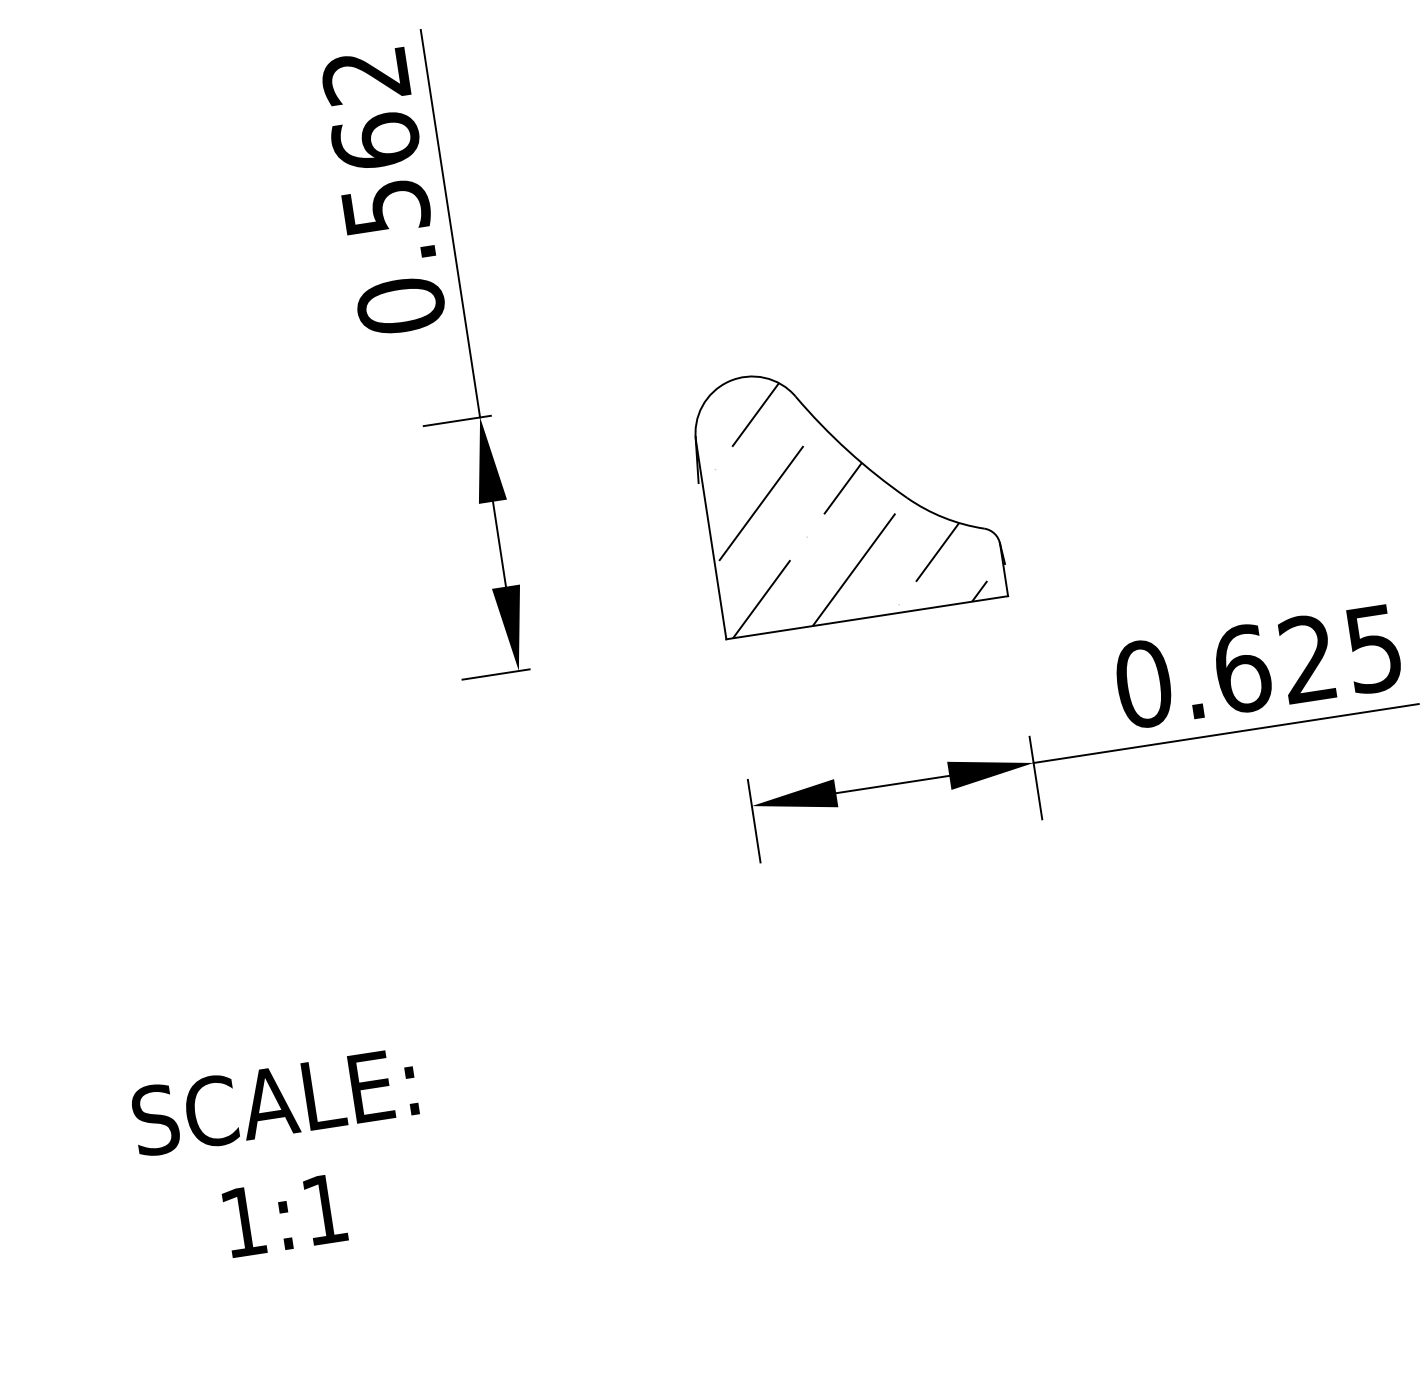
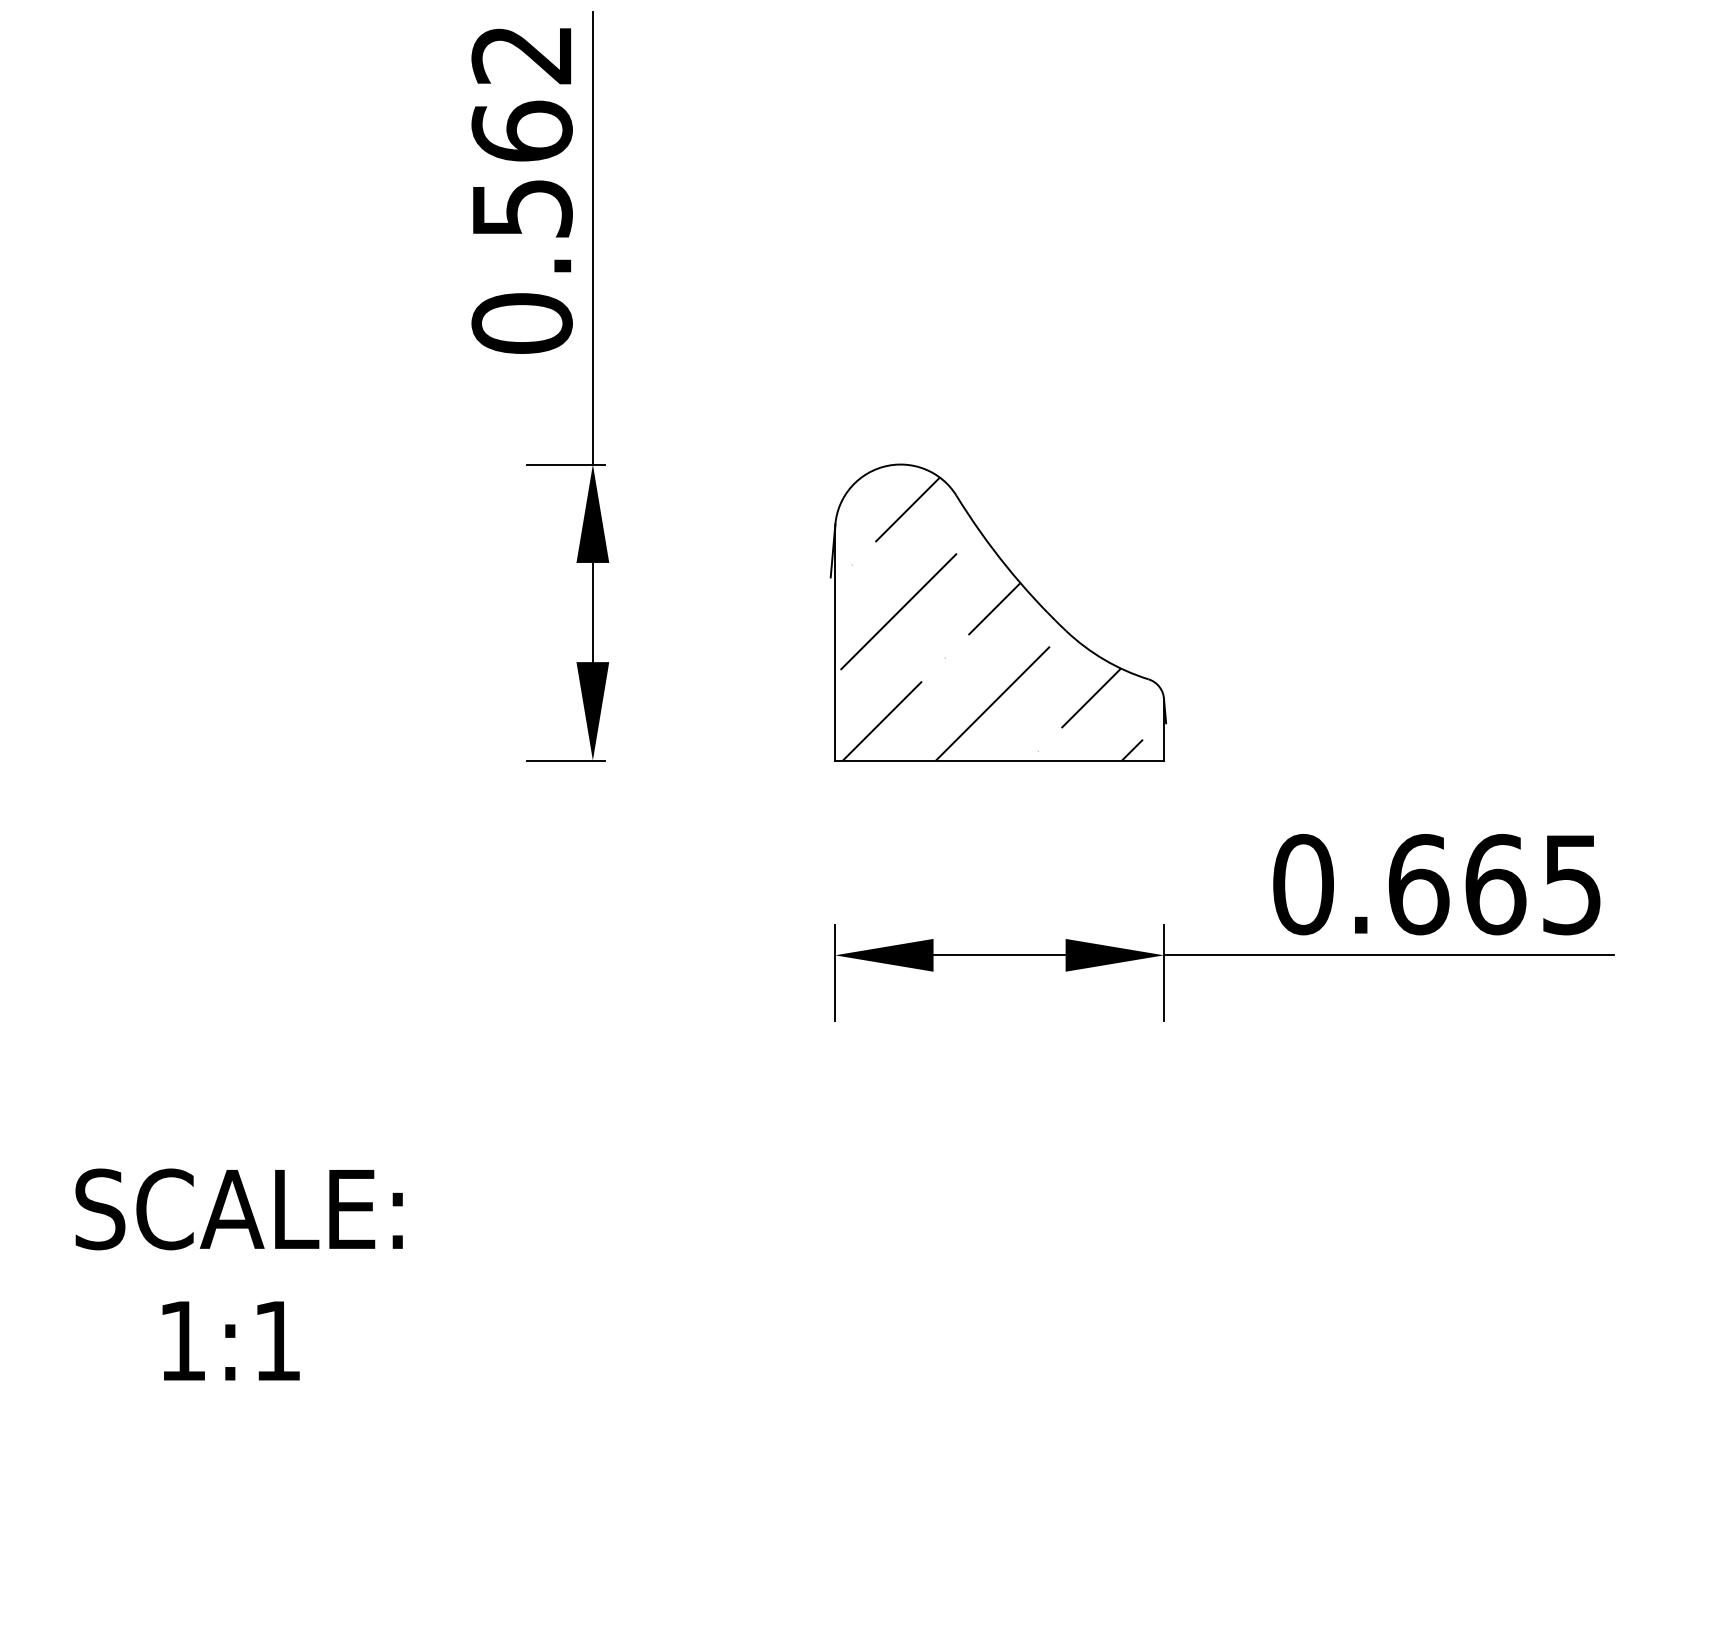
text: (1308, 658) -> (1495, 884), 0.625 -> 0.665

